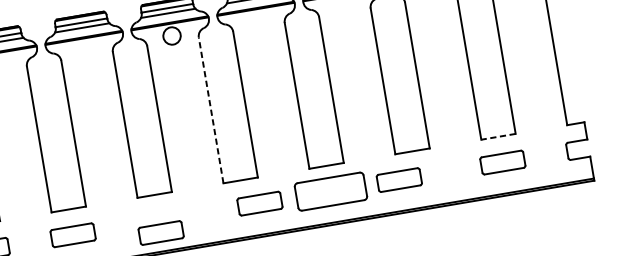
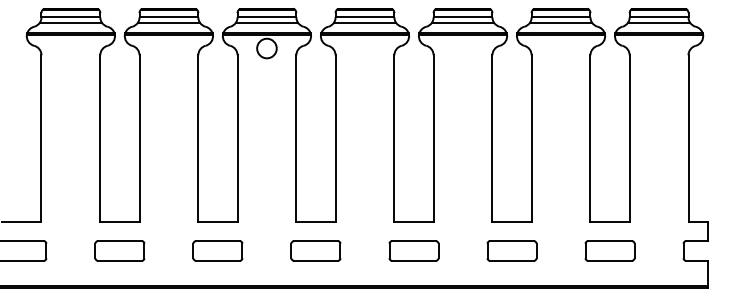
line: (211, 109) -> (296, 137), dashed -> solid
line: (498, 136) -> (610, 221), dashed -> solid
part: (398, 179) -> (511, 250), moved
part: (330, 191) -> (413, 250), size x0.62
part: (259, 203) -> (315, 250), moved
part: (160, 232) -> (217, 250), moved

